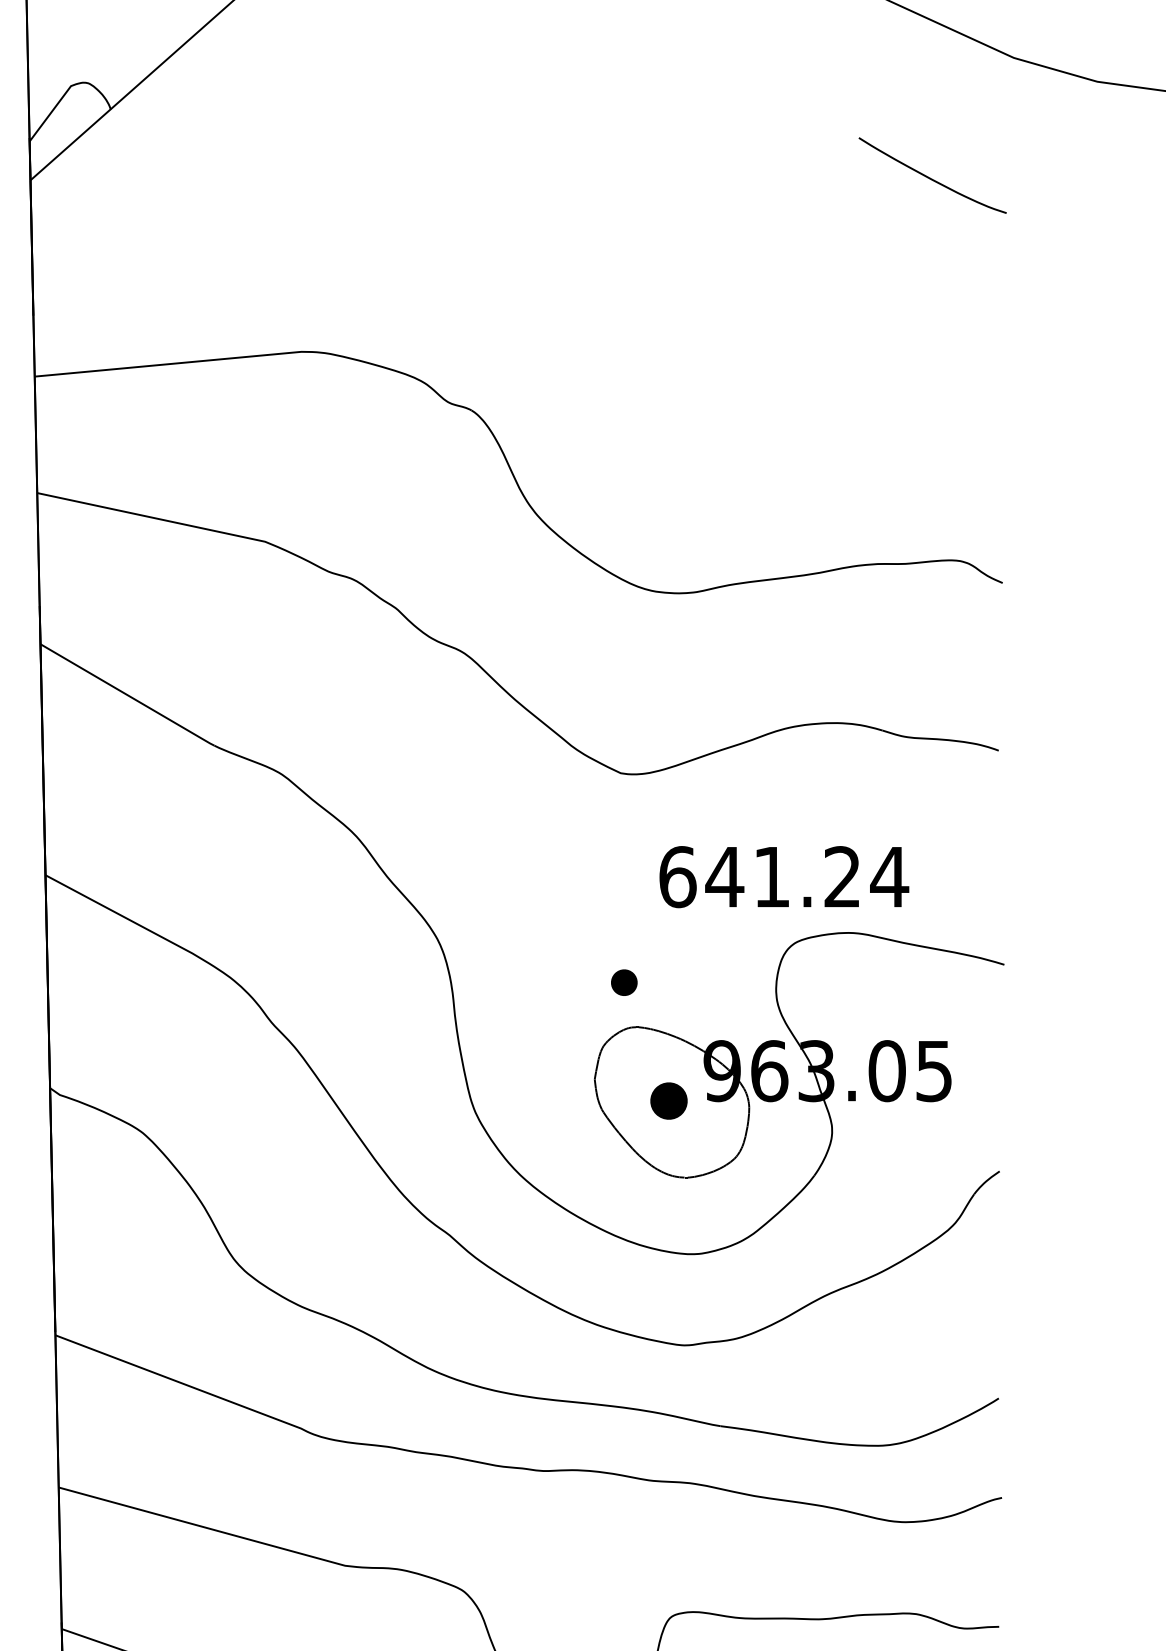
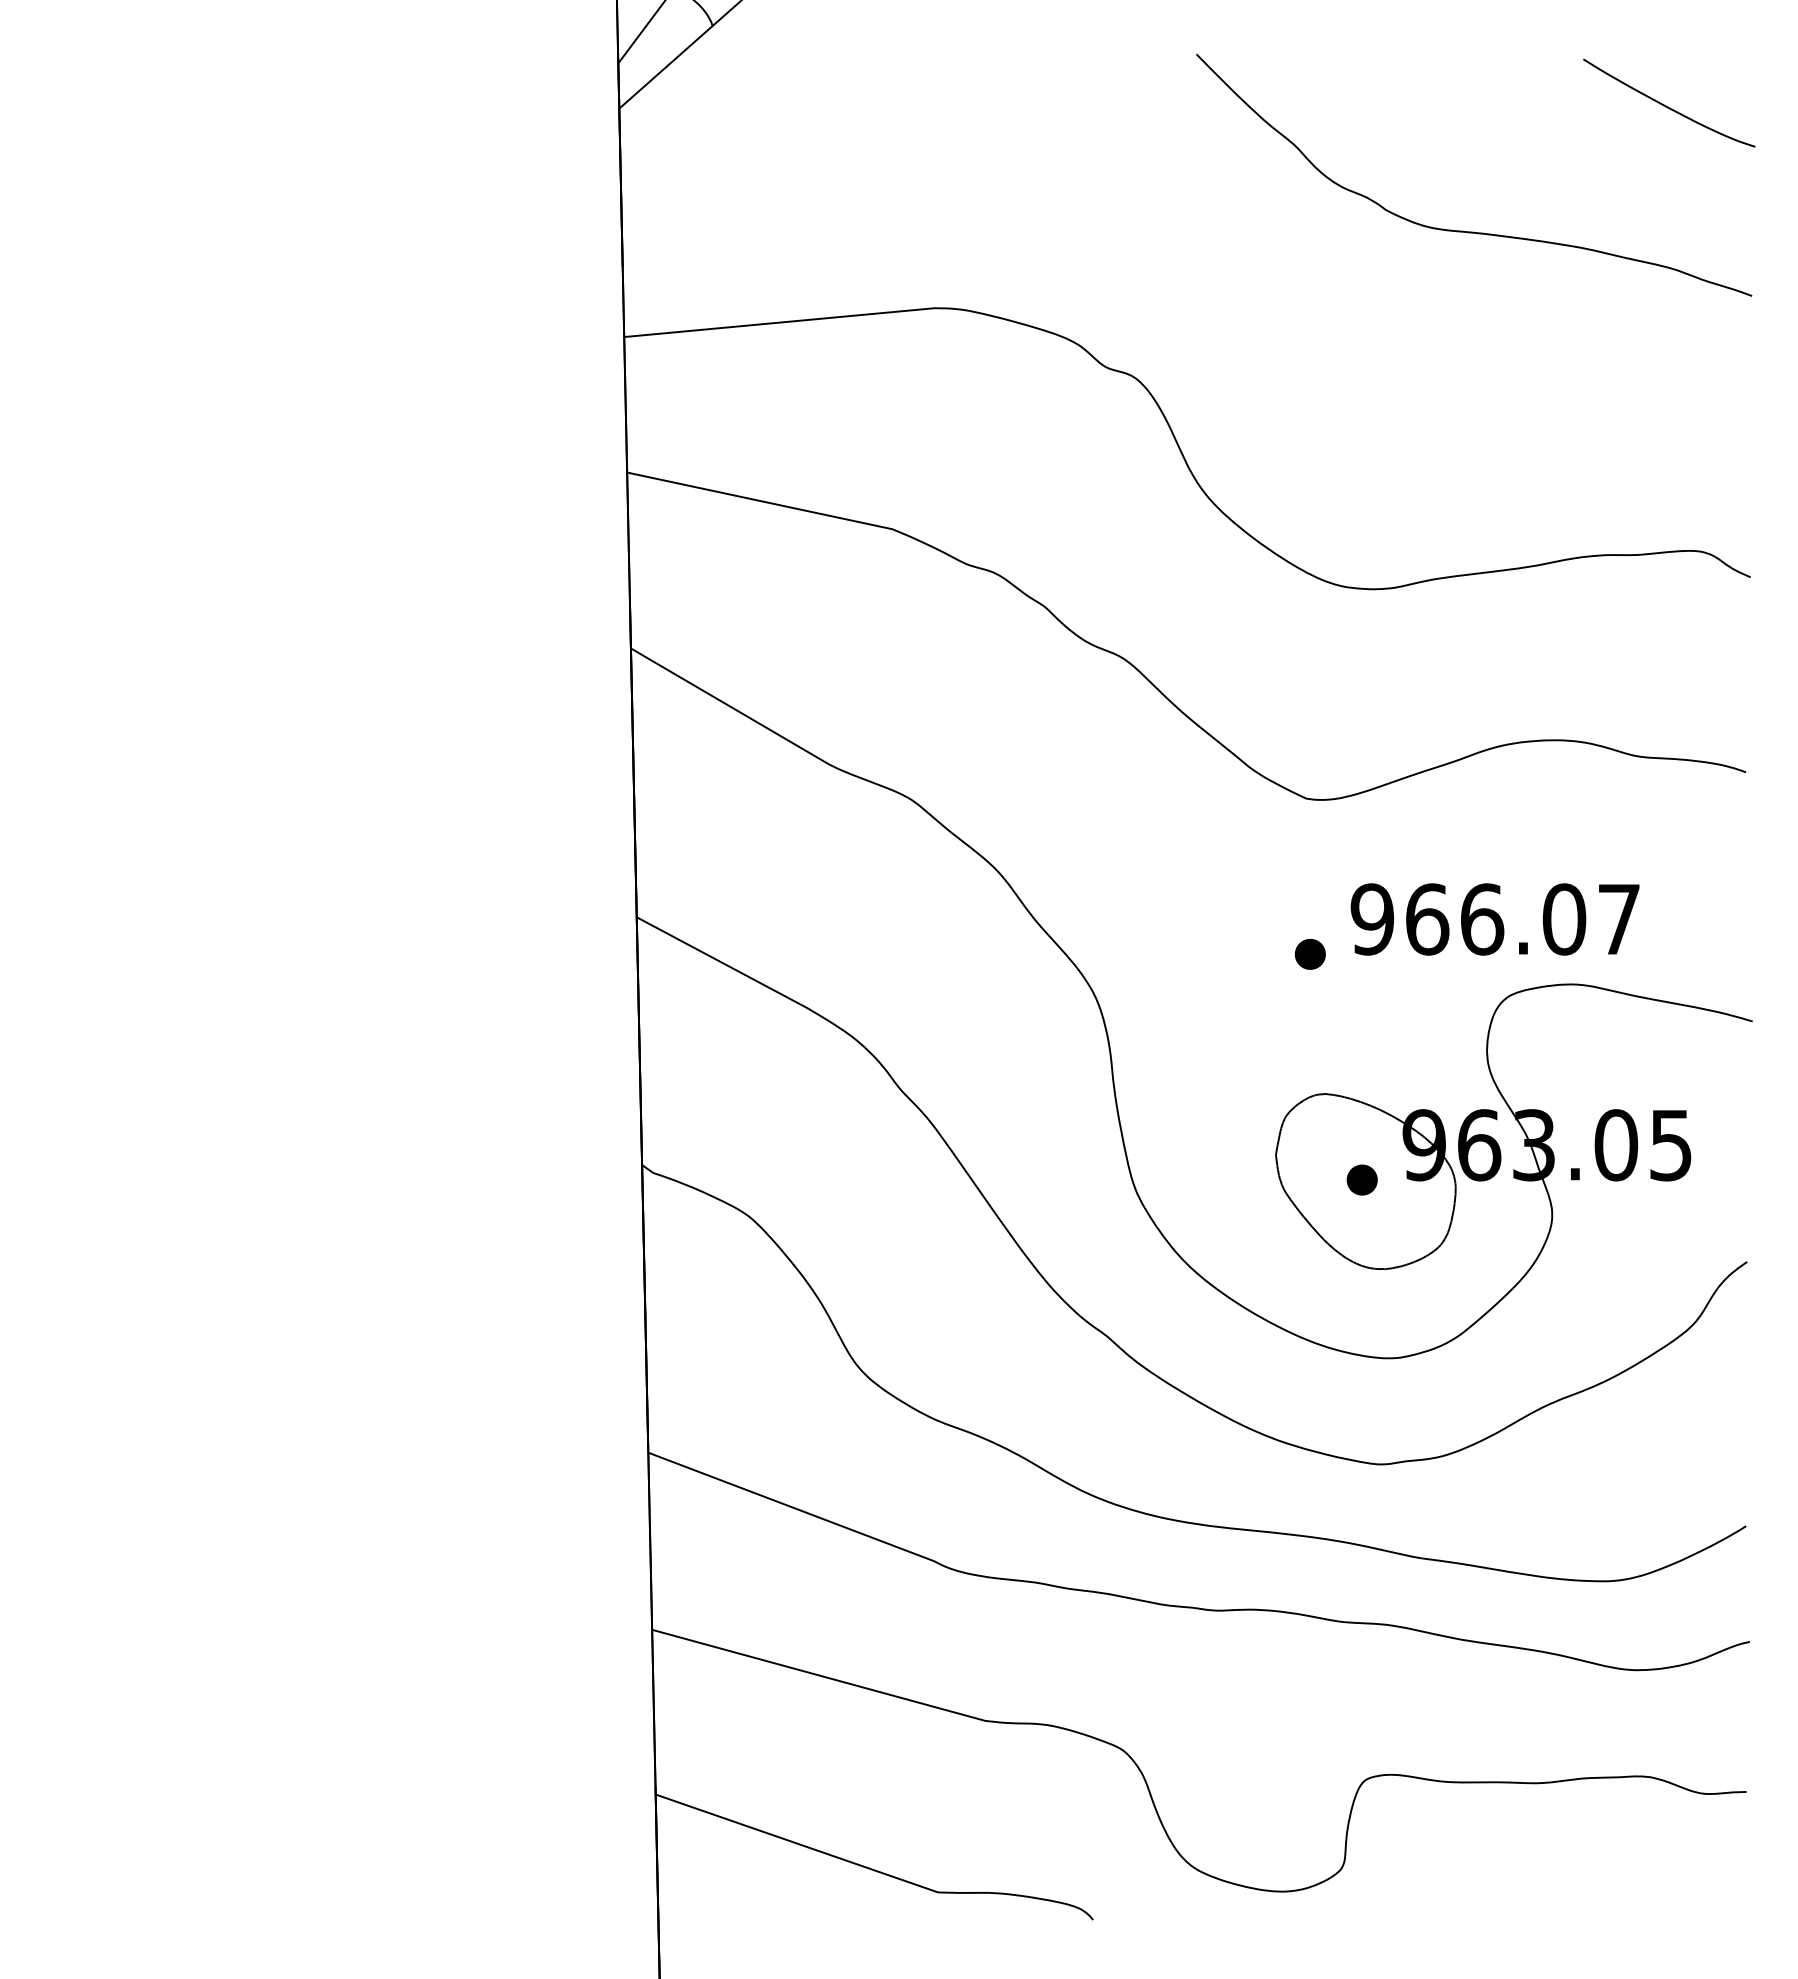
part: (764, 285) -> (1473, 231), added
text: (783, 877) -> (1495, 919), 641.24 -> 966.07
part: (623, 981) -> (1309, 953), moved
part: (668, 1100) -> (1361, 1179), size x0.71

